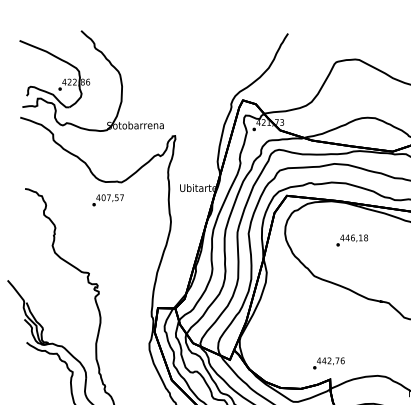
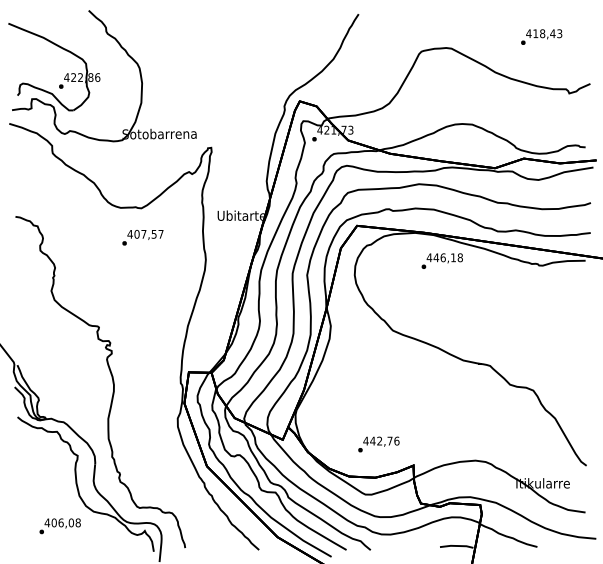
text: (107, 200) -> (142, 237), moved
text: (351, 240) -> (441, 260), moved
text: (328, 363) -> (378, 444), moved

